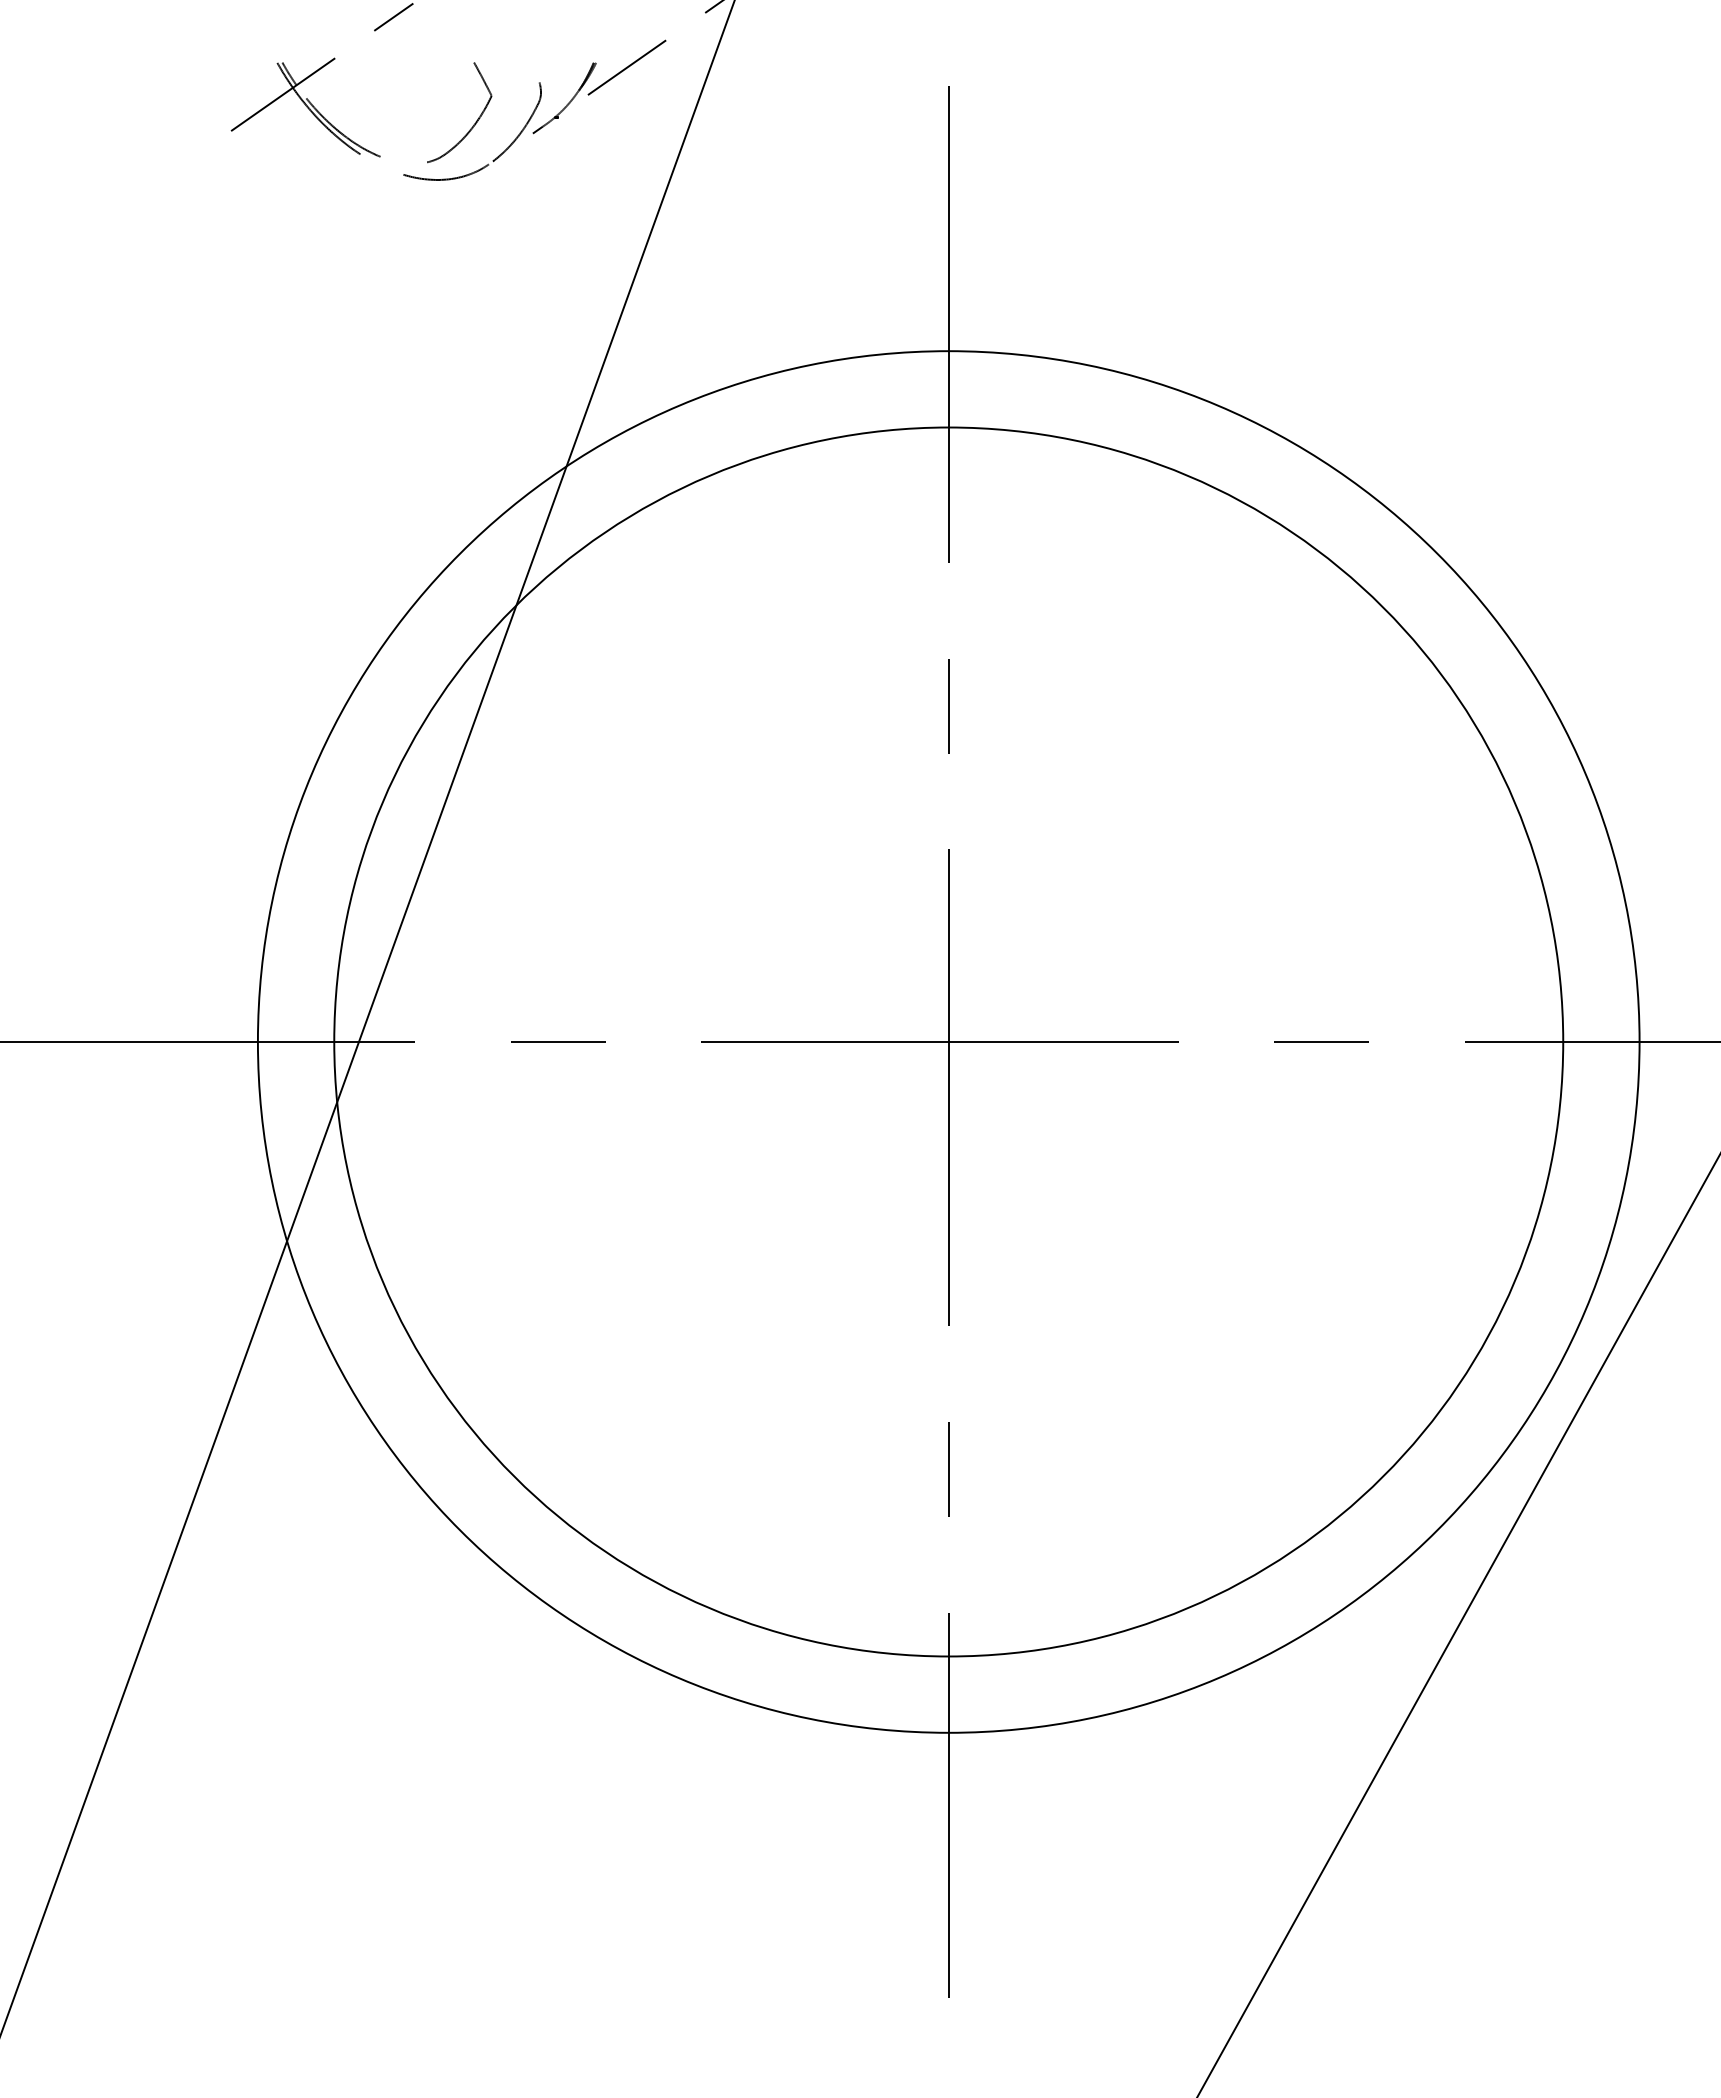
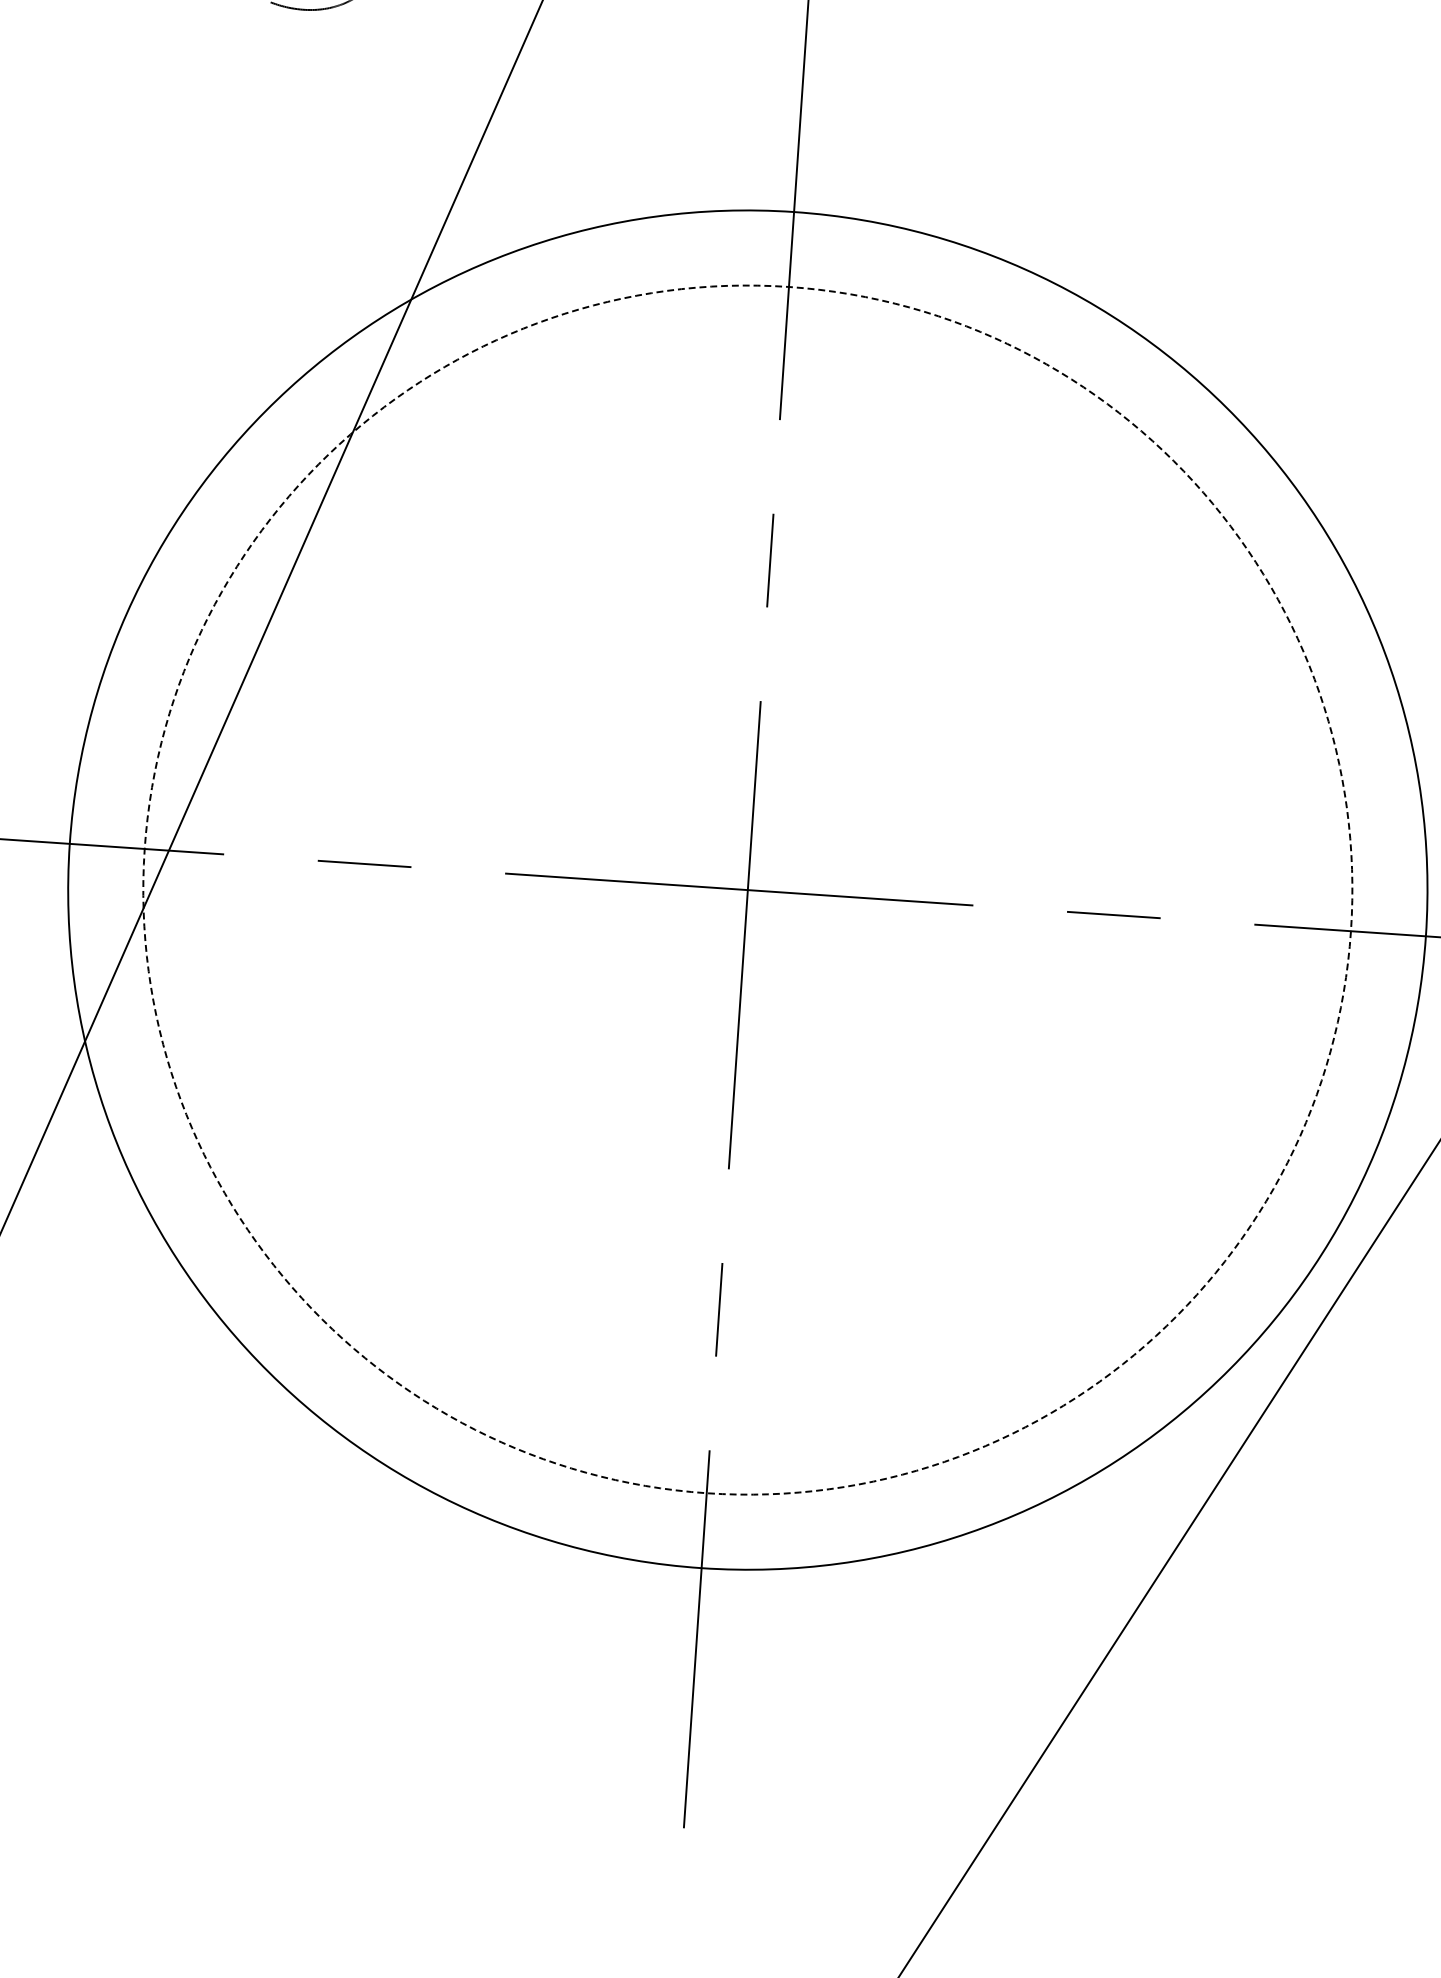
circle: (948, 1041) -> (747, 889), solid -> dashed

